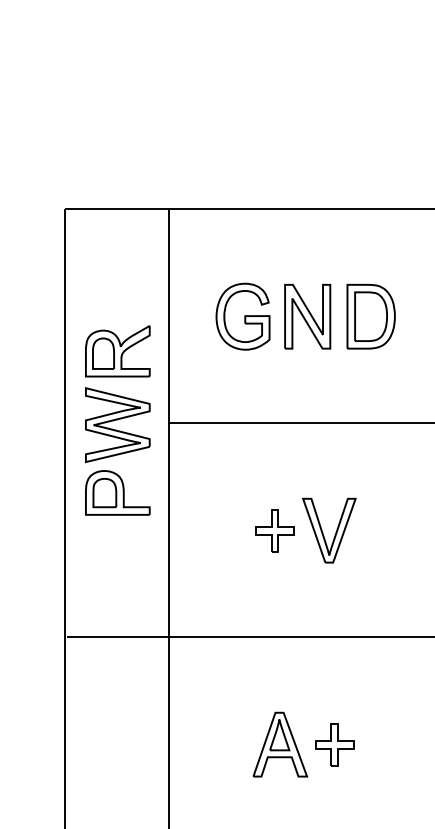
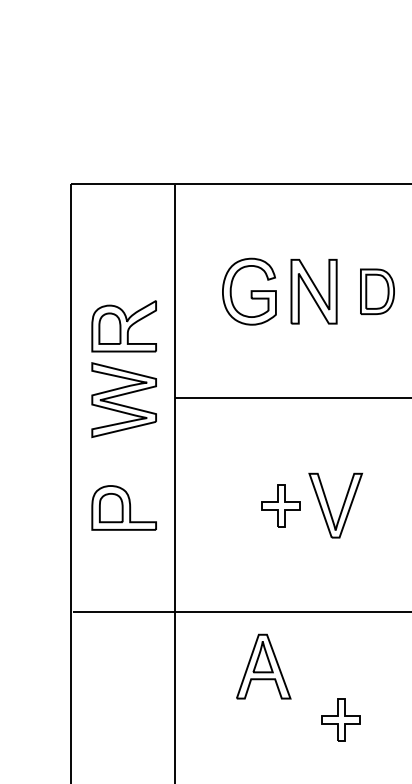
part: (370, 316) -> (376, 291), size x0.7
part: (117, 492) -> (123, 507), moved
part: (280, 744) -> (263, 666), moved

